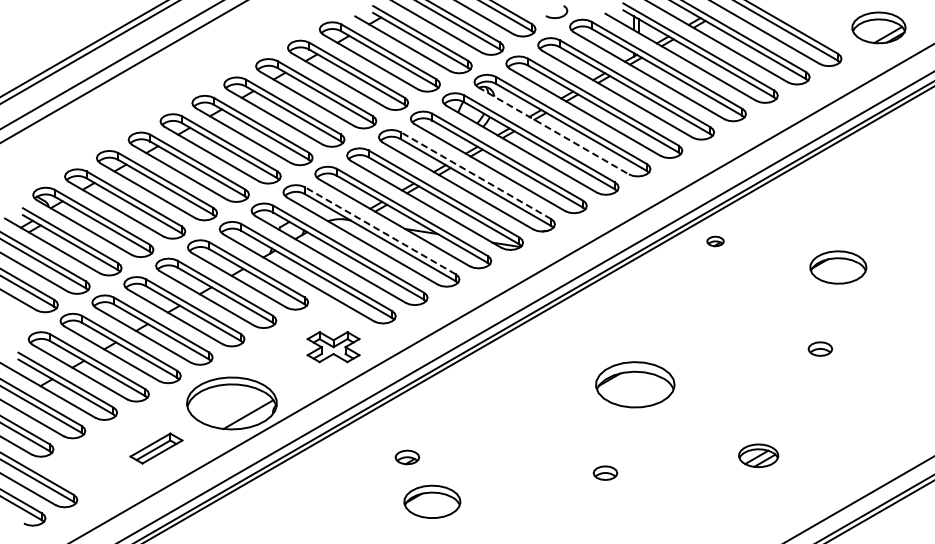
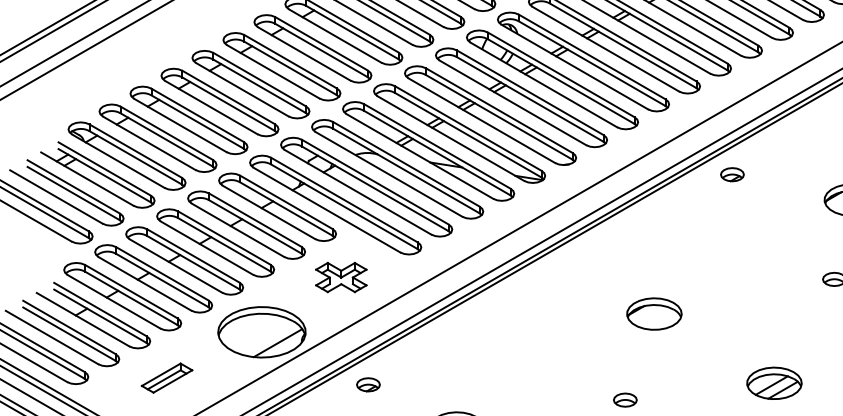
line: (553, 131) -> (574, 67), dashed -> solid
line: (475, 175) -> (498, 110), dashed -> solid
line: (379, 230) -> (405, 164), dashed -> solid
part: (715, 241) -> (732, 174), size x1.43
part: (333, 347) -> (341, 277), moved
part: (635, 384) -> (654, 313), size x0.71
part: (156, 448) -> (167, 378), moved
part: (758, 455) -> (774, 382), size x1.43
part: (407, 457) -> (368, 384), moved

